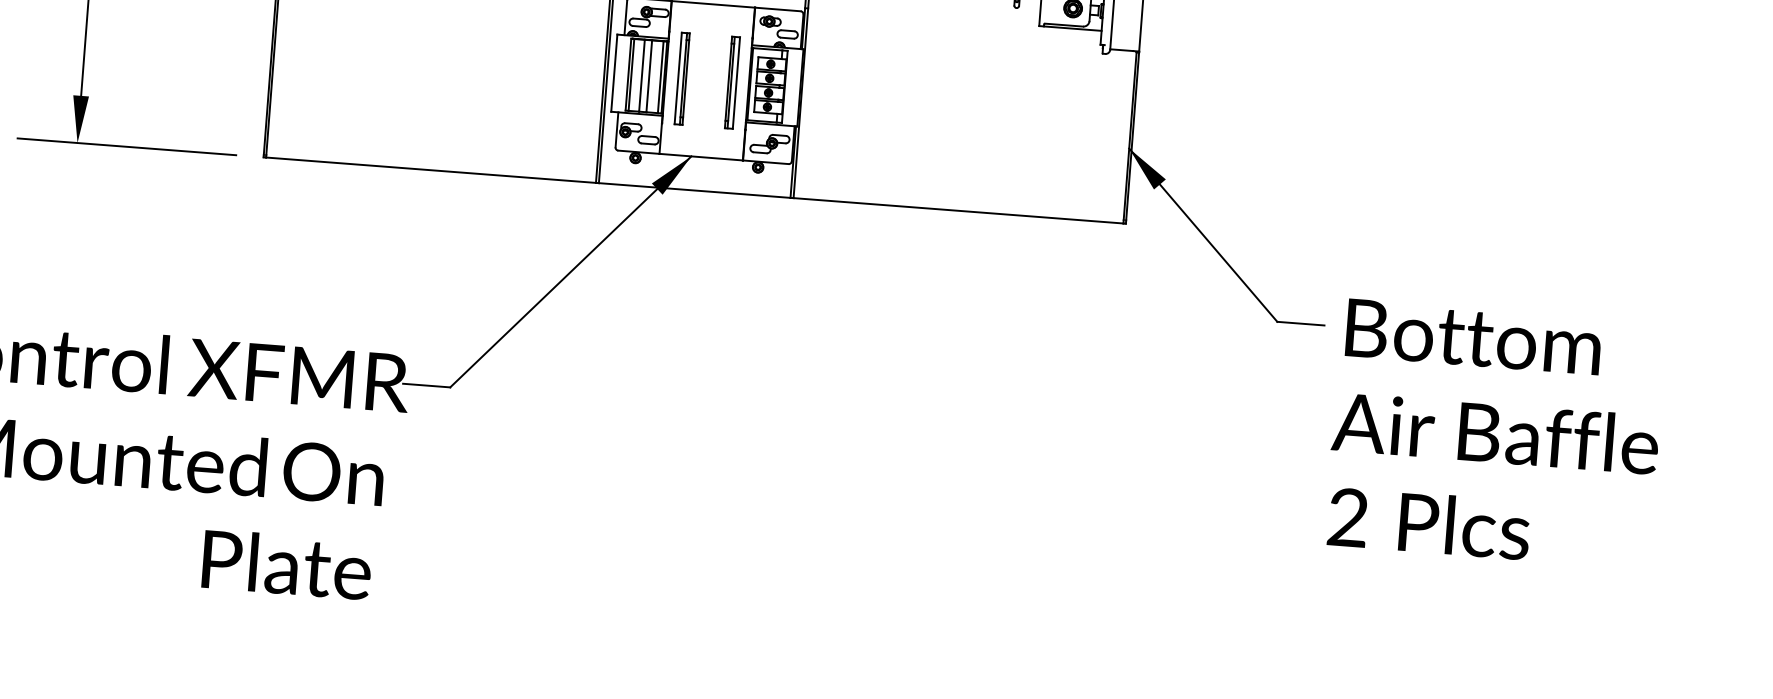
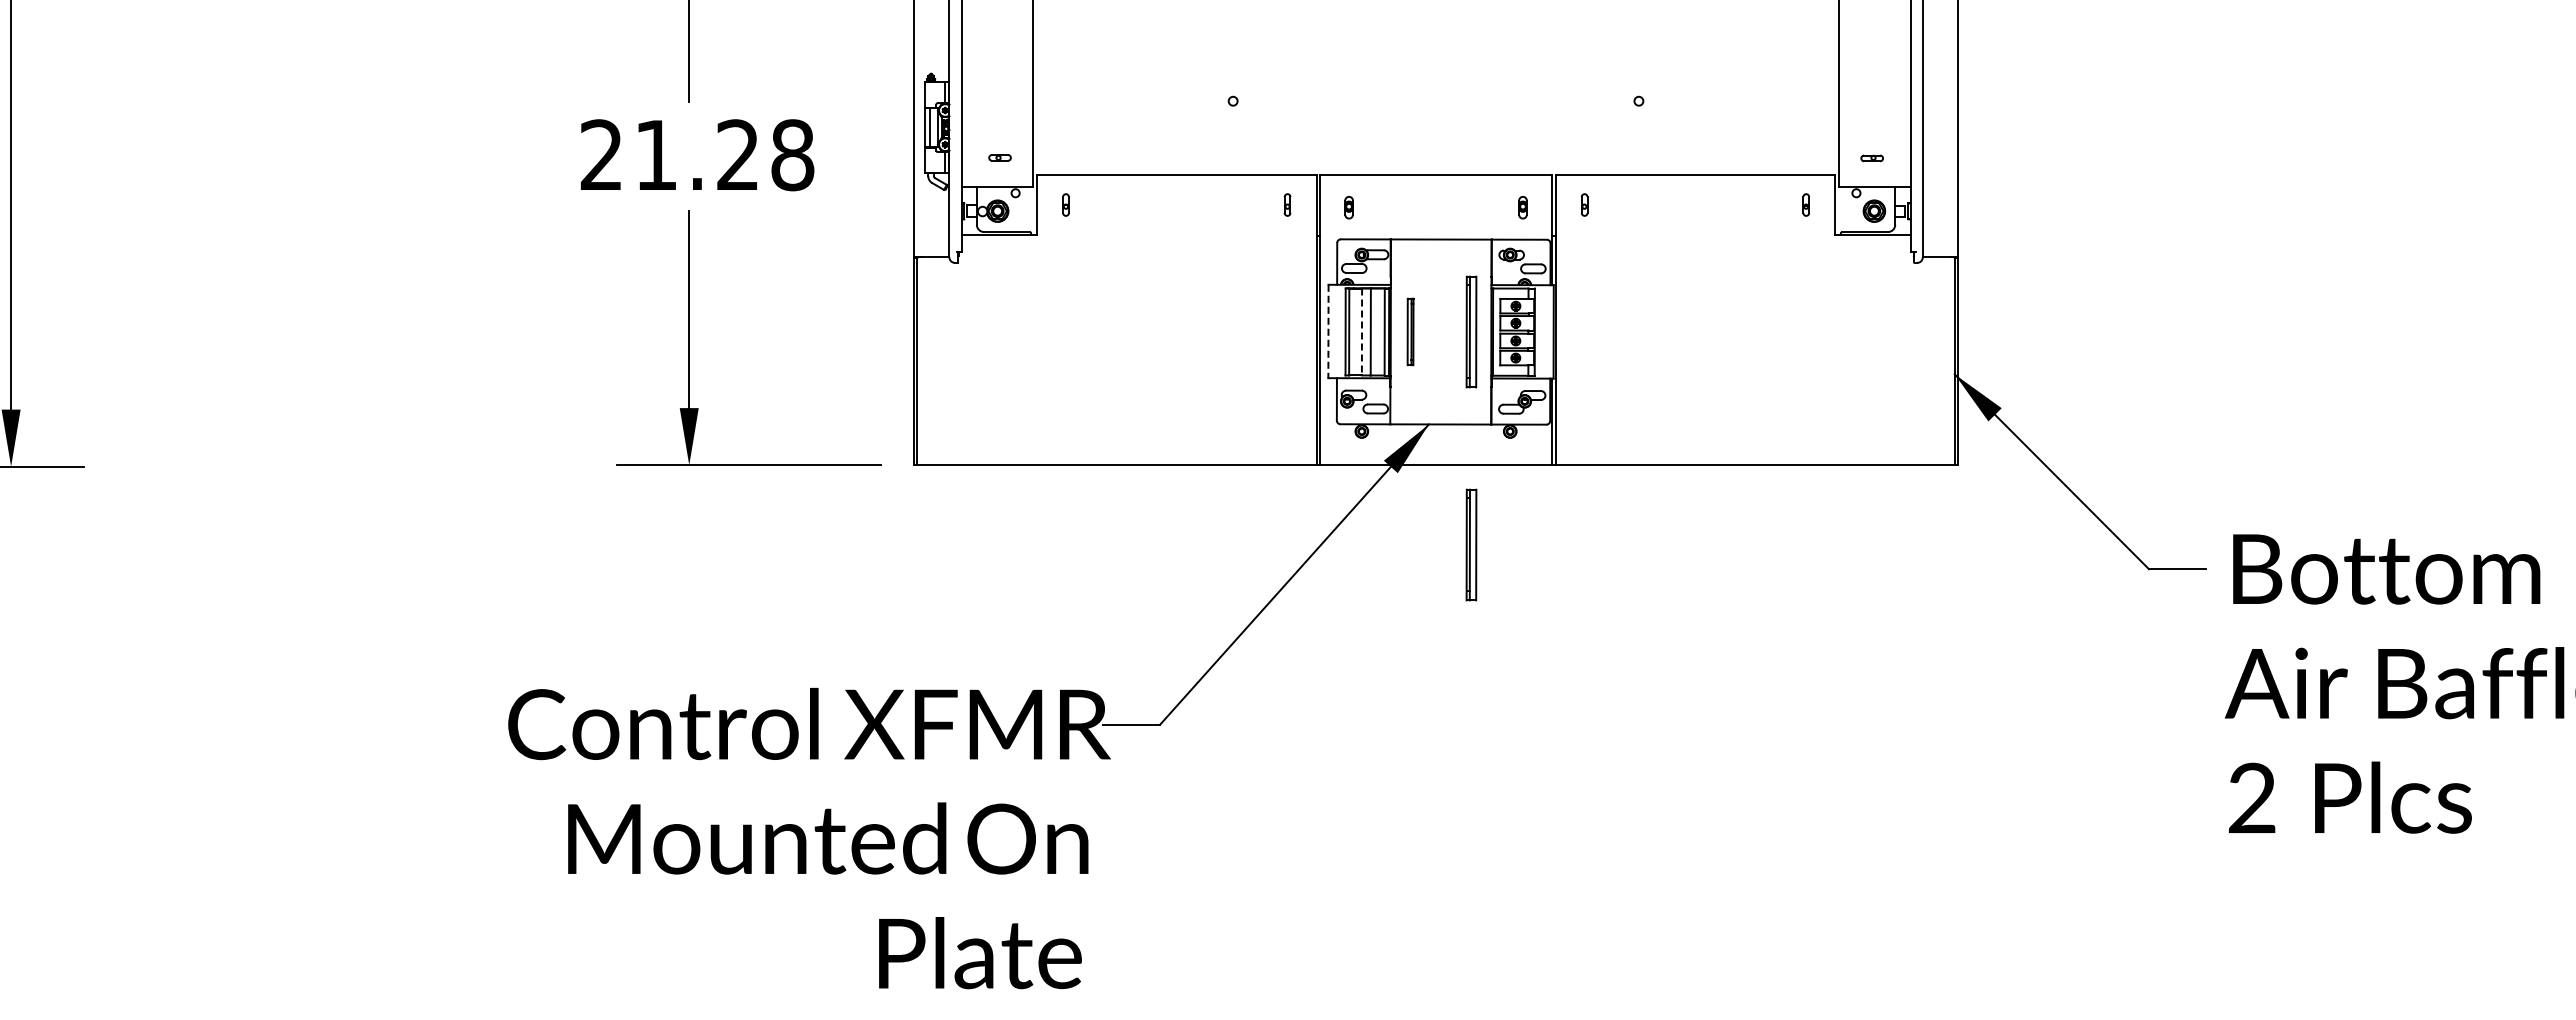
line: (614, 73) -> (1328, 331), solid -> dashed
line: (641, 76) -> (1361, 332), solid -> dashed
part: (682, 78) -> (1410, 331), size x0.6
part: (718, 258) -> (1471, 544), added

